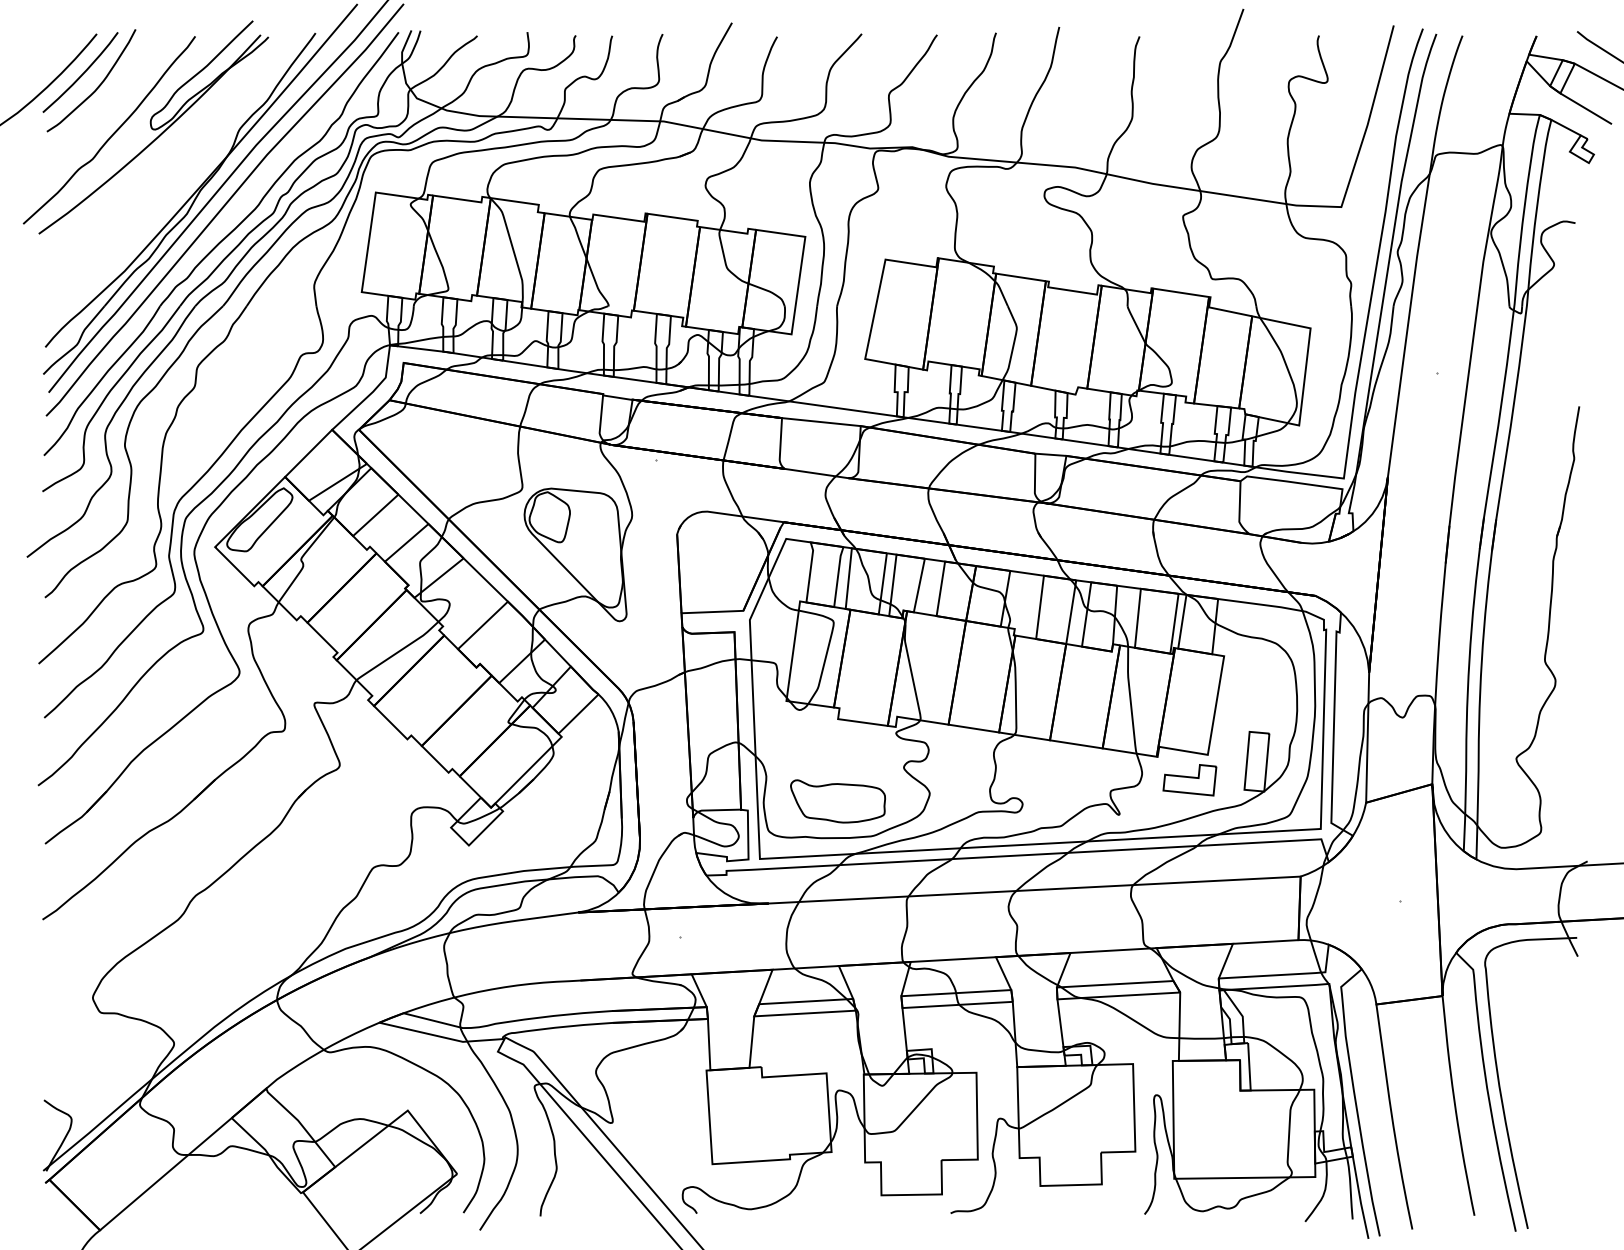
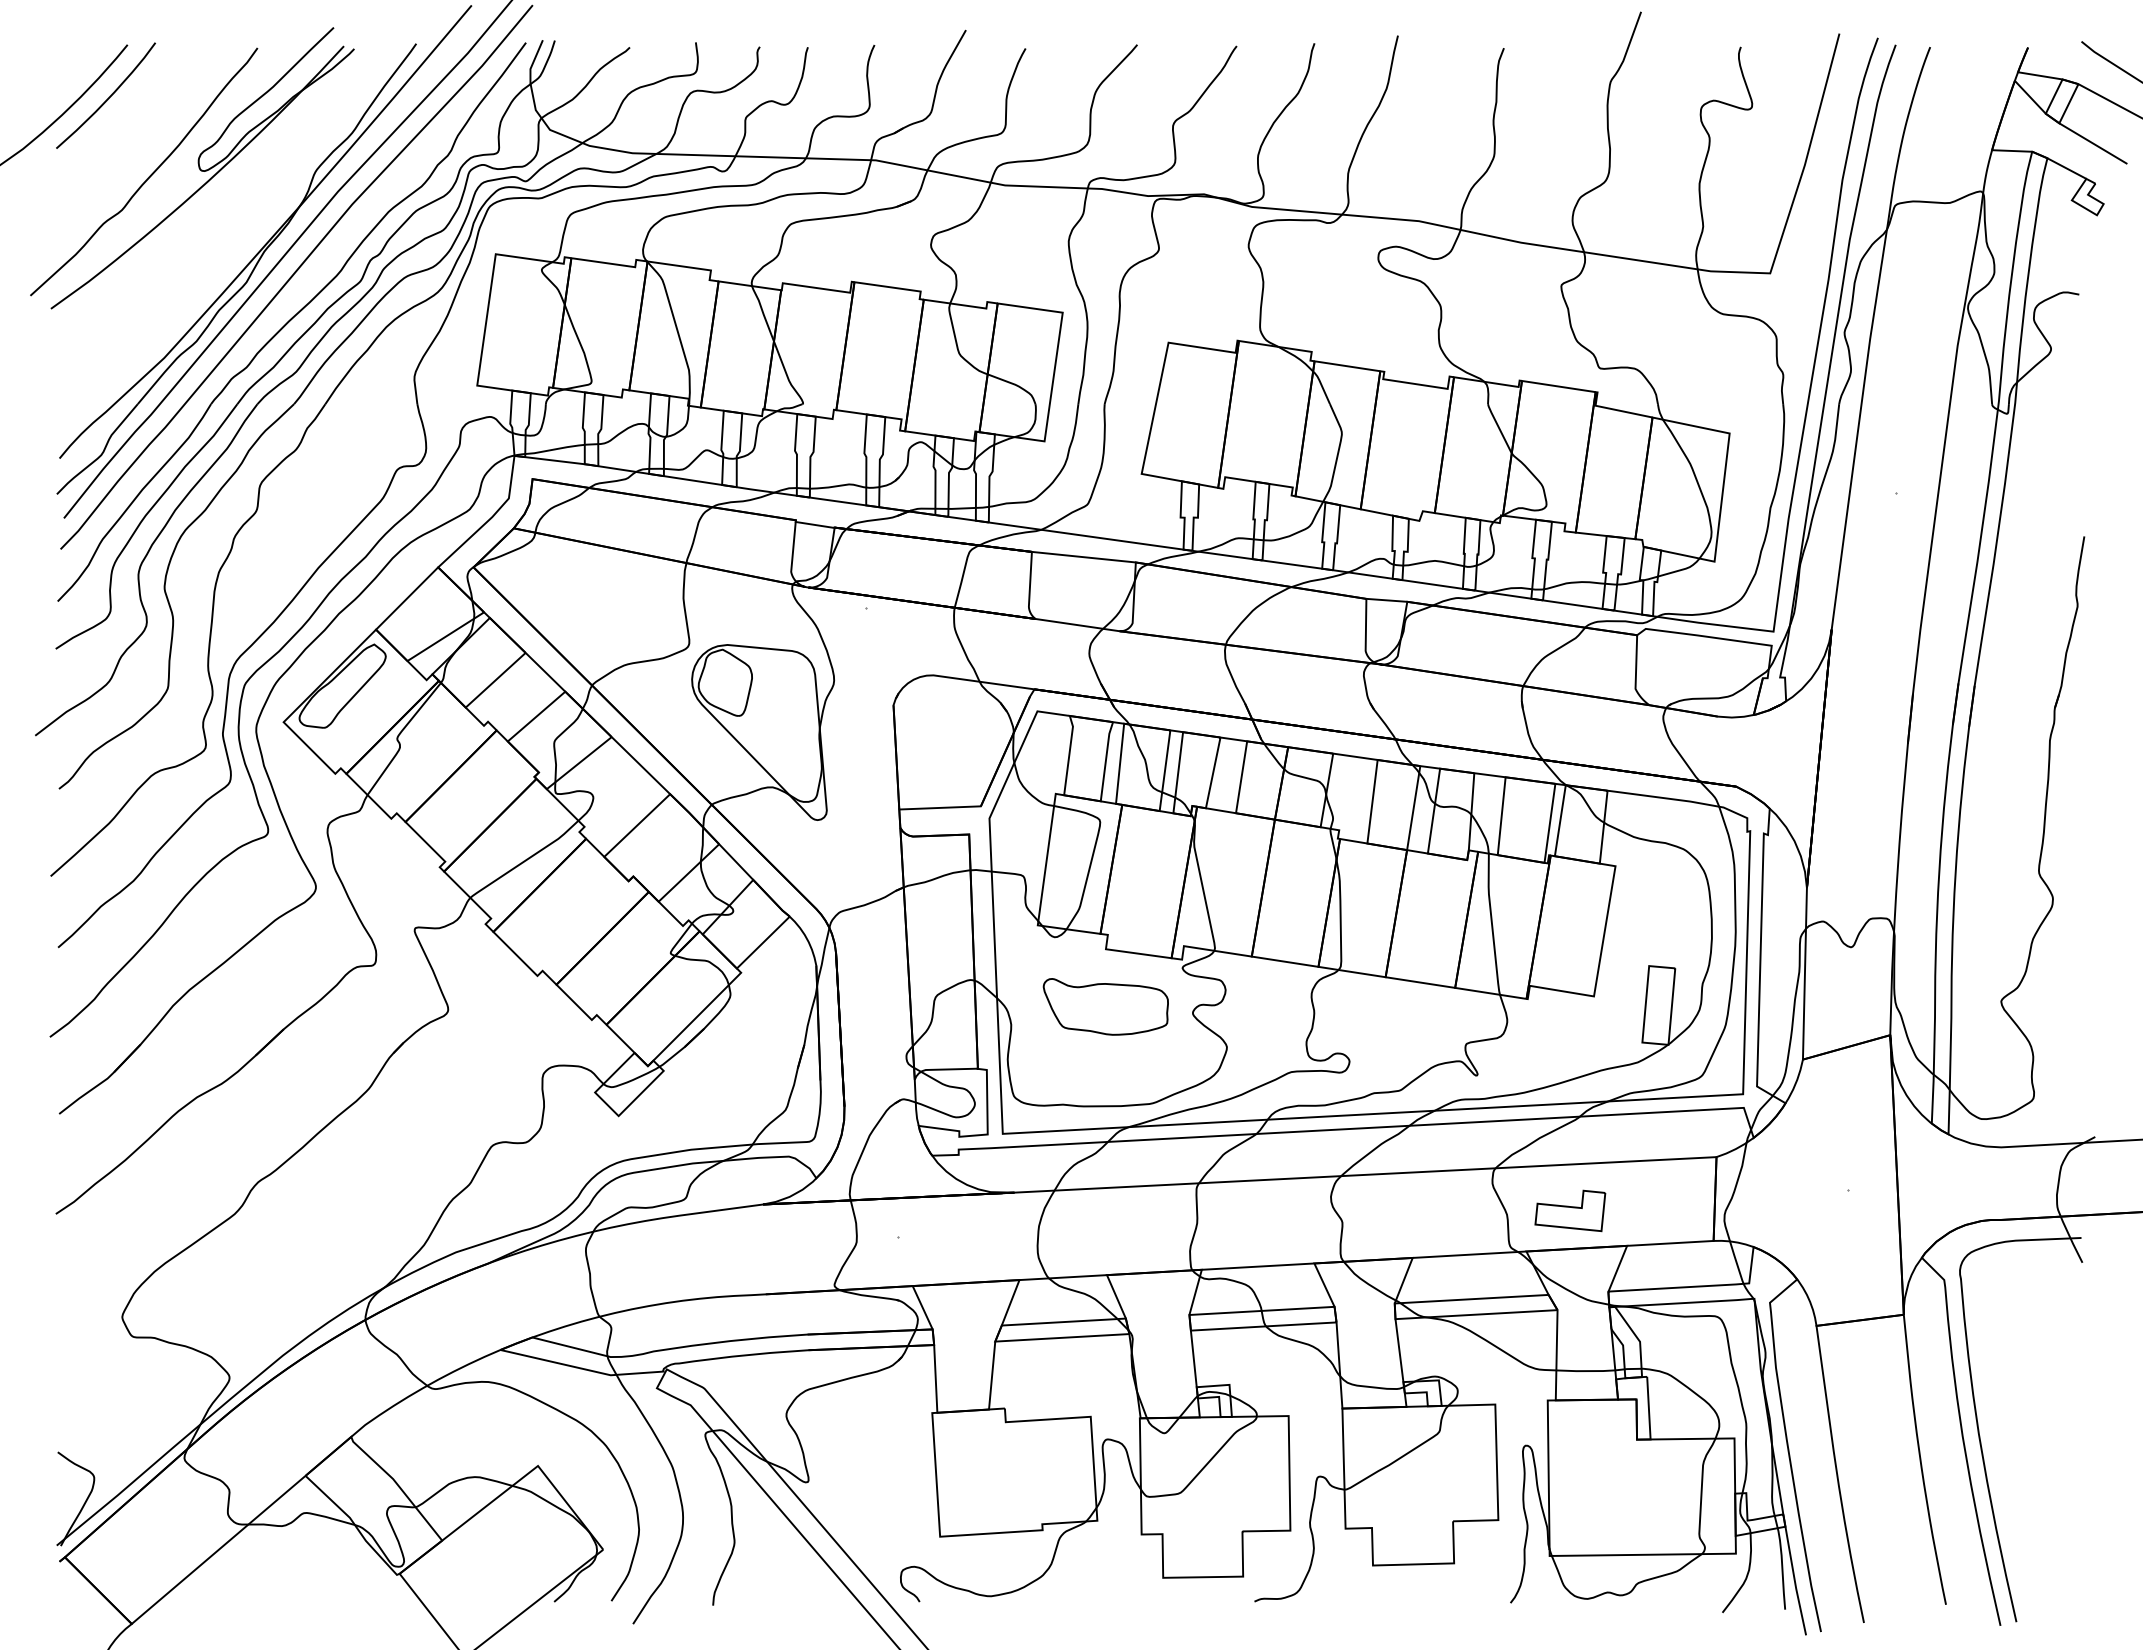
curve: (98, 85) -> (129, 113), removed
part: (1190, 779) -> (1570, 1210), moved
part: (837, 801) -> (1105, 1006), moved

